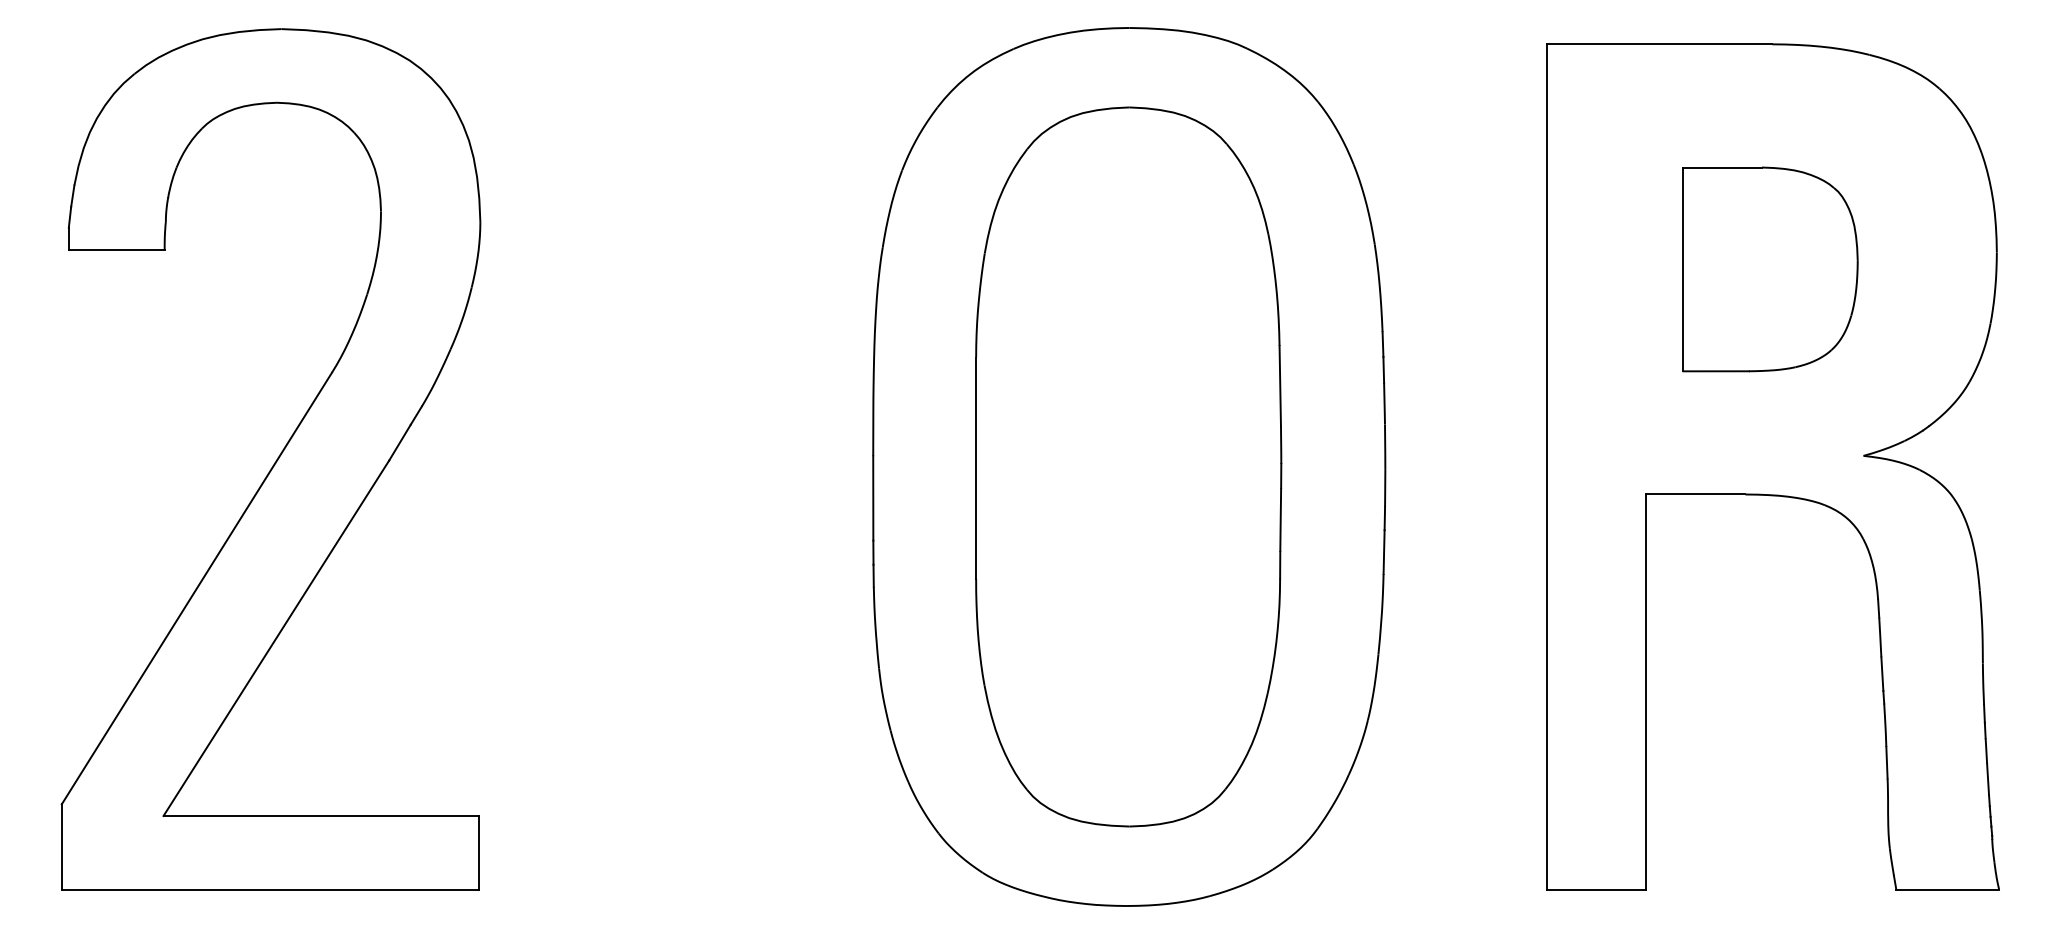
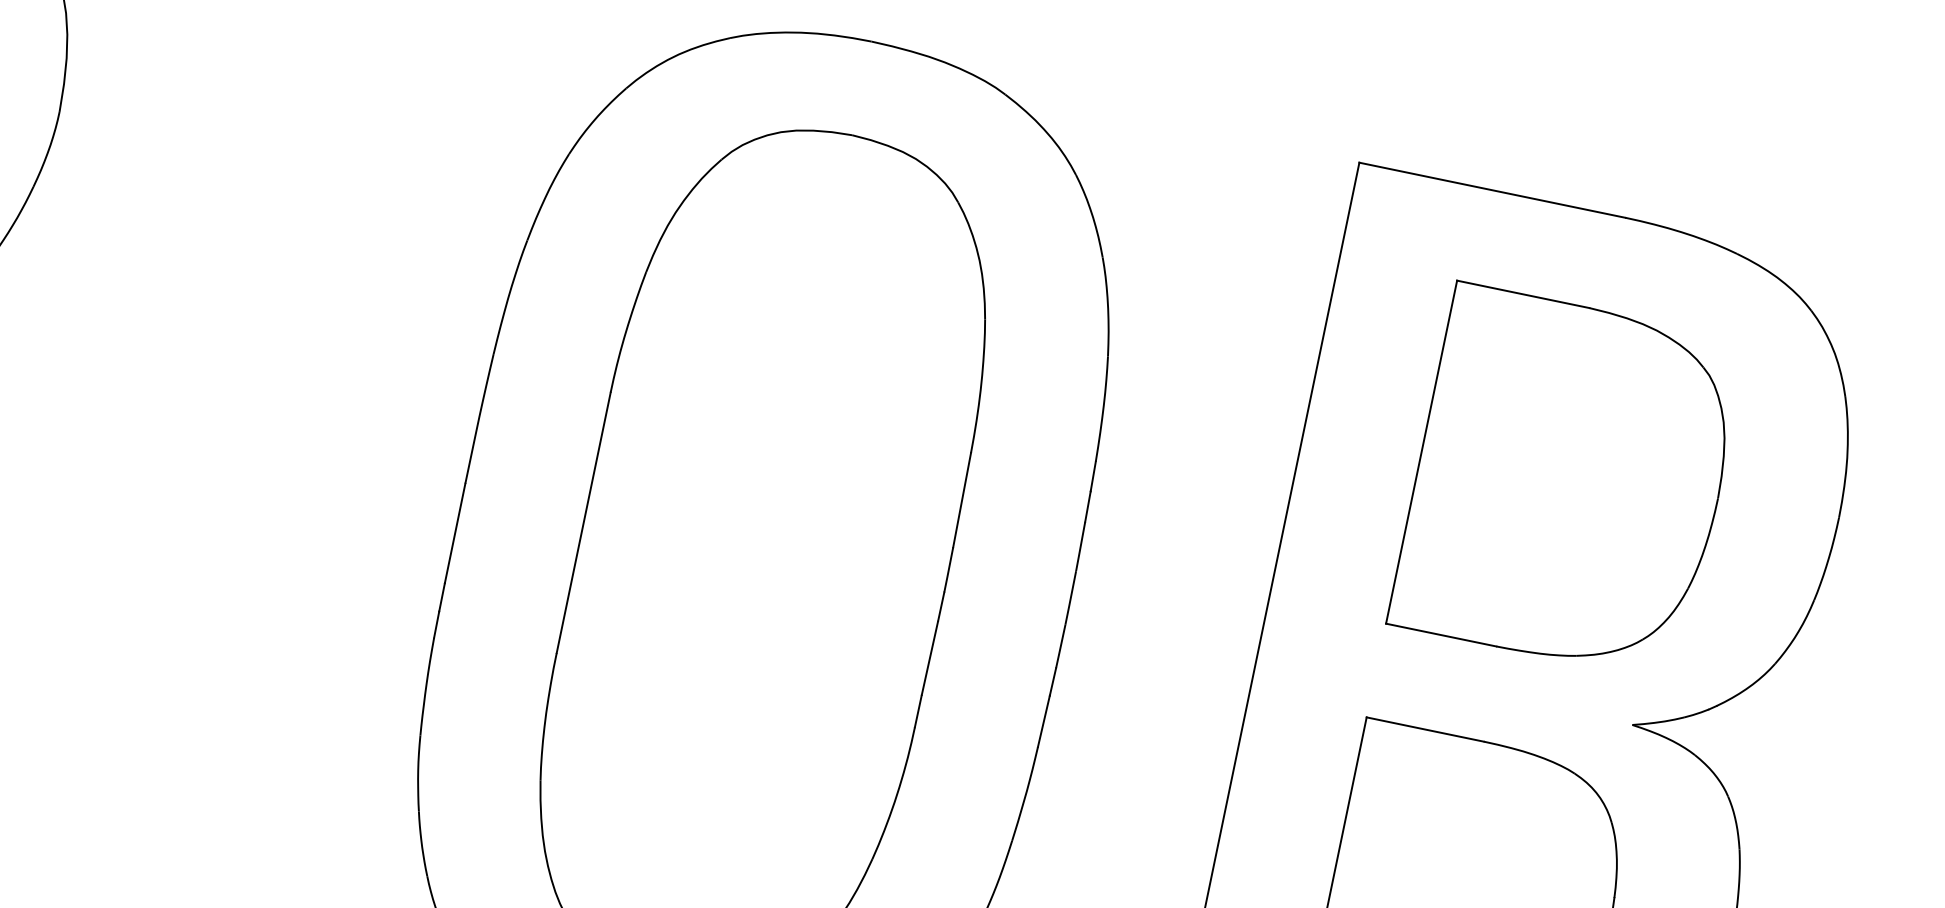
part: (1770, 269) -> (1568, 482), size x1.43

